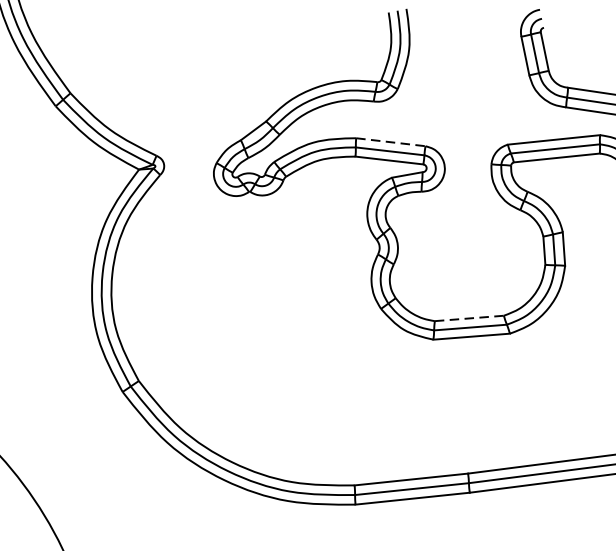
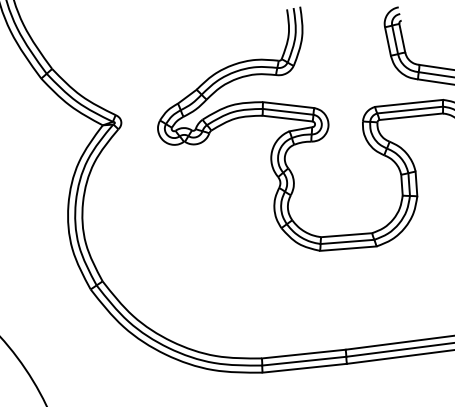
line: (390, 142) -> (288, 105), dashed -> solid
line: (469, 318) -> (346, 235), dashed -> solid

